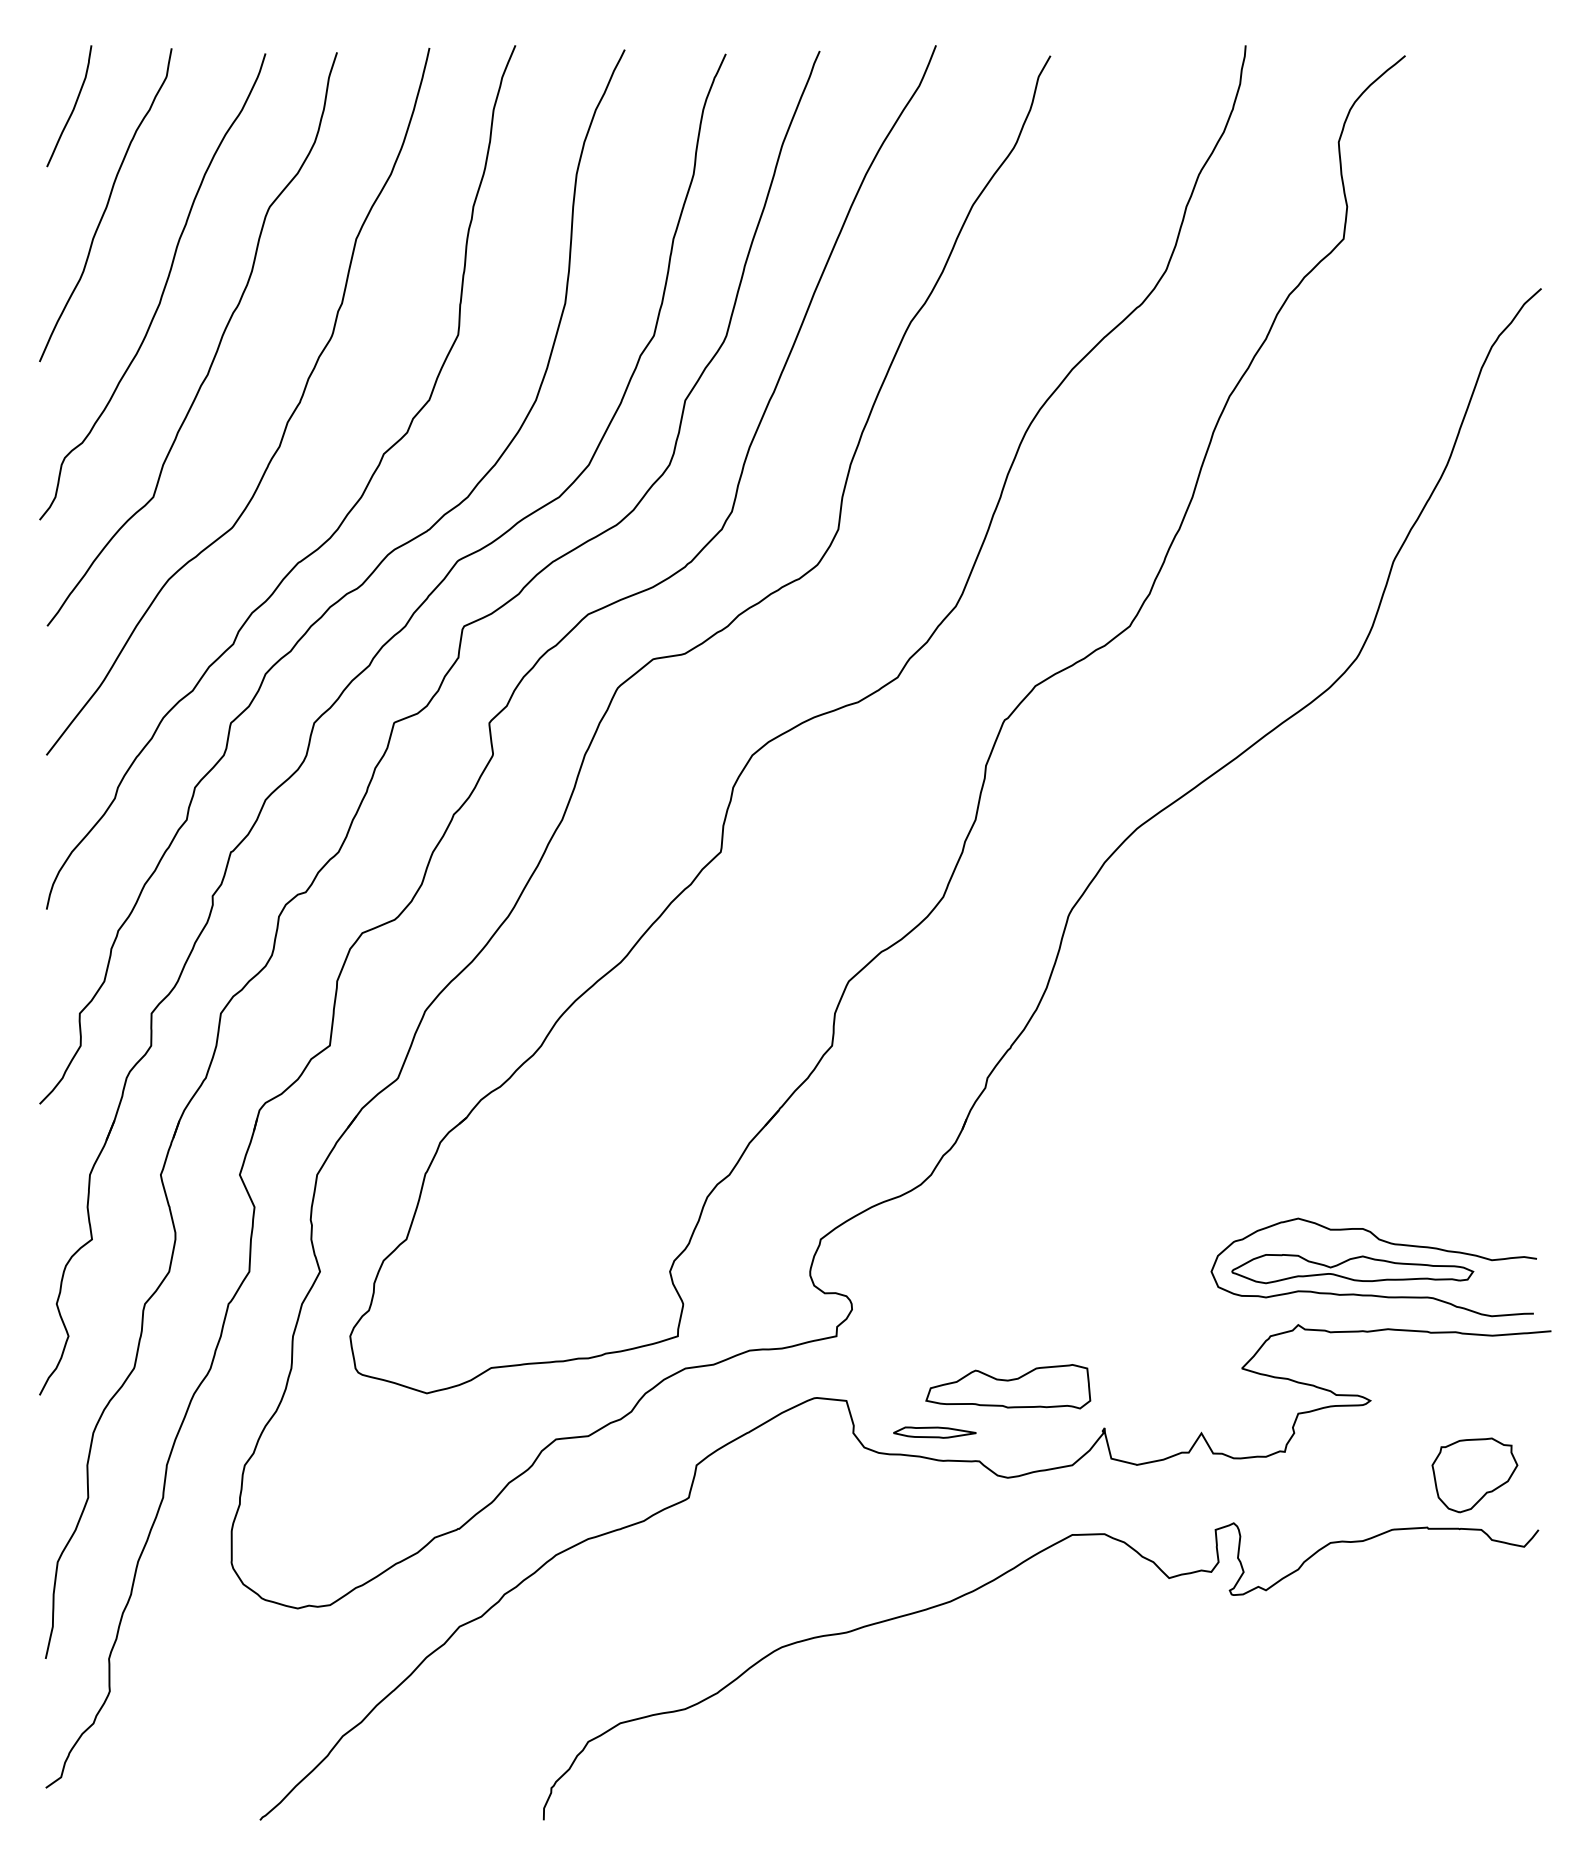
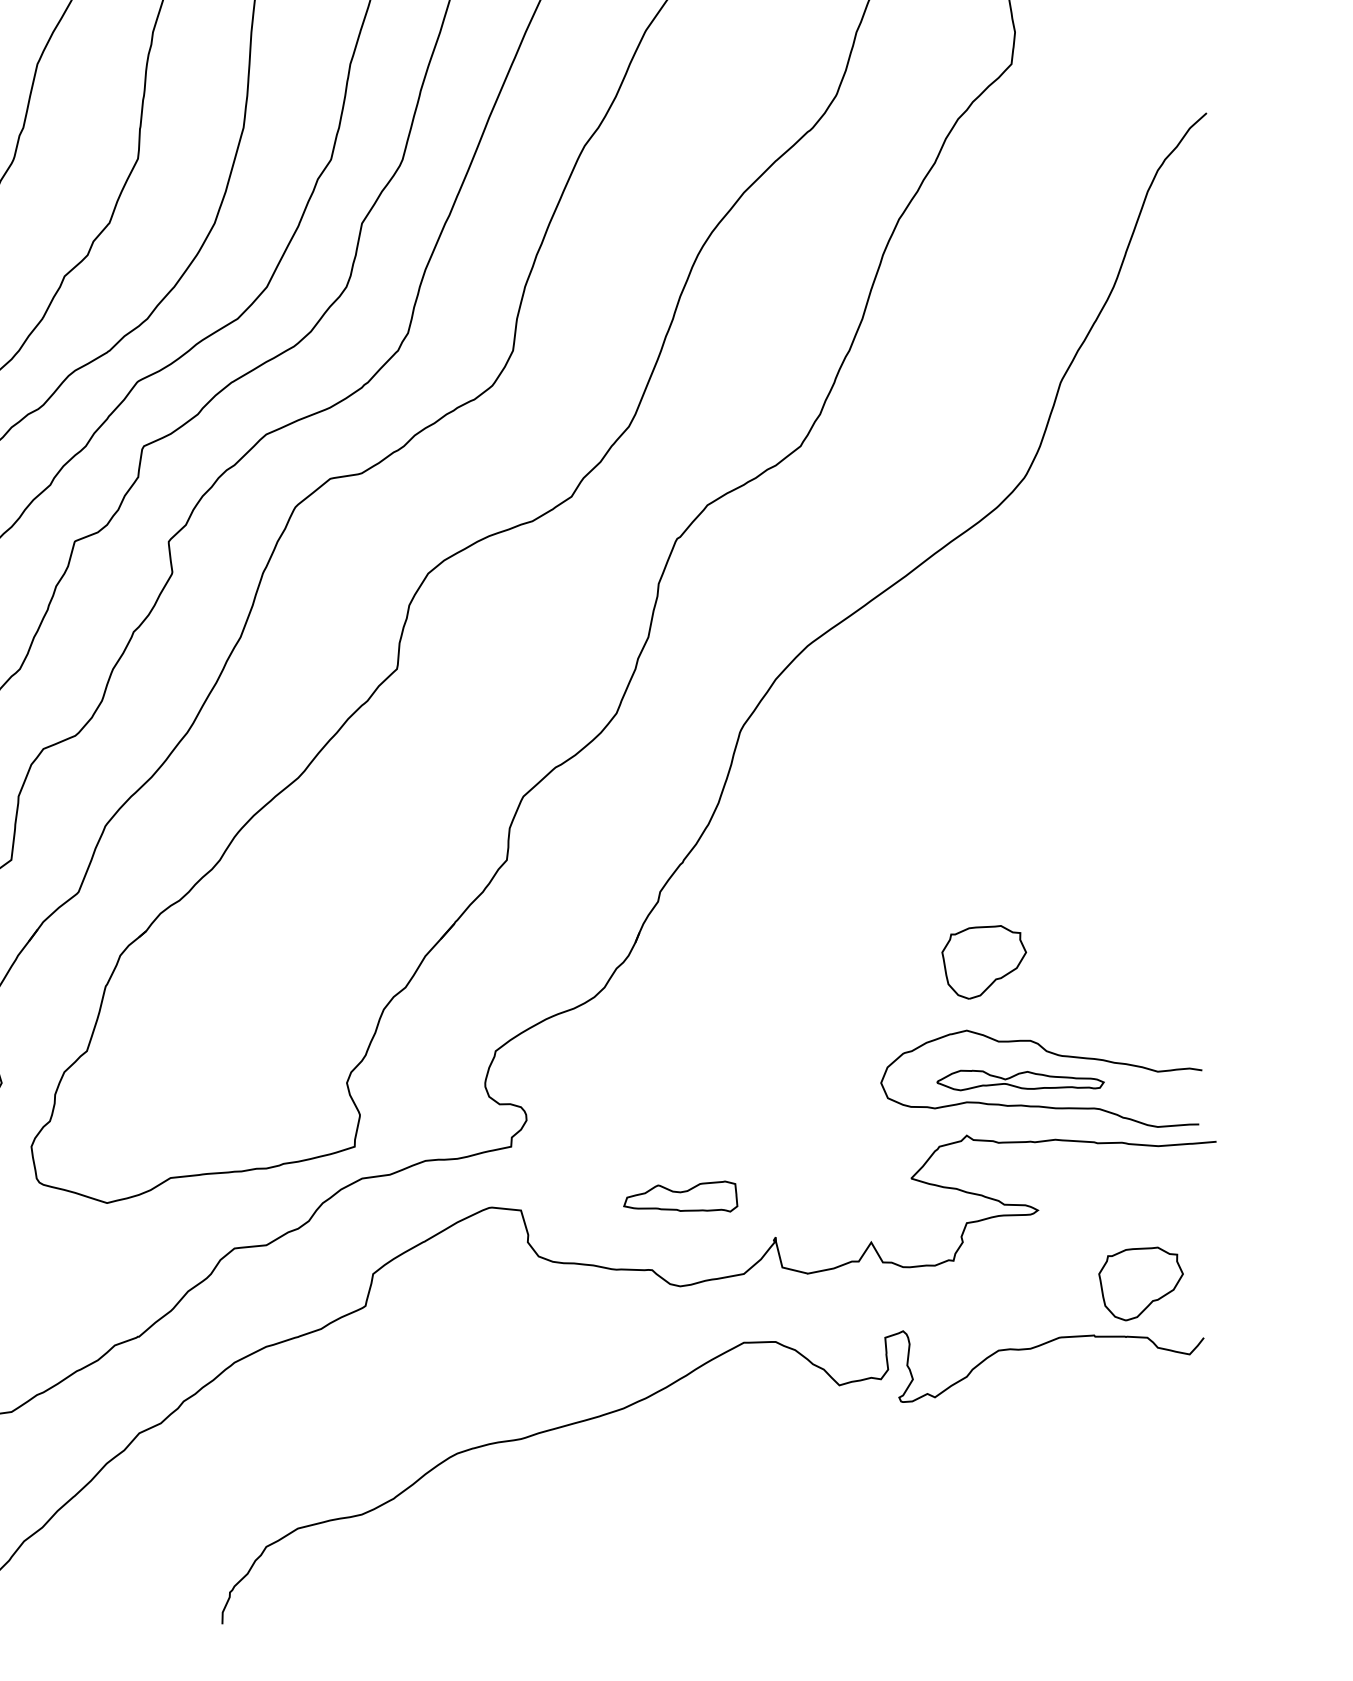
part: (1315, 1149) -> (983, 962), added
part: (1352, 1269) -> (1020, 1080), size x0.7
part: (1008, 1386) -> (680, 1196), size x0.7
part: (934, 1432) -> (607, 1241), removed

